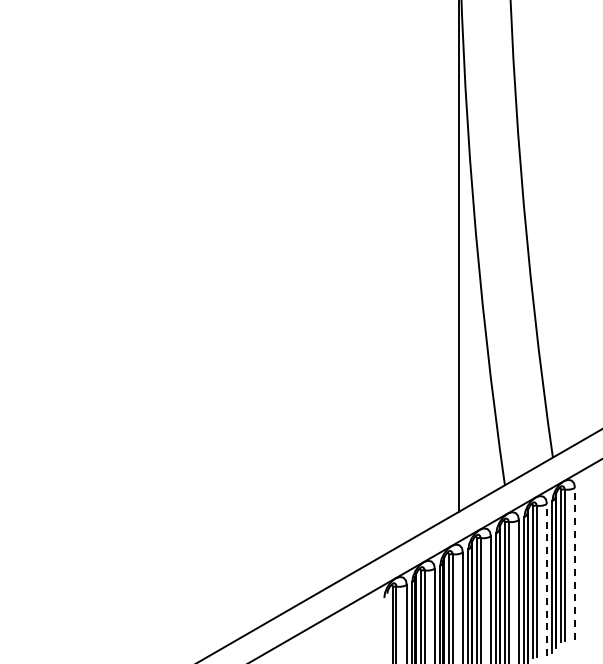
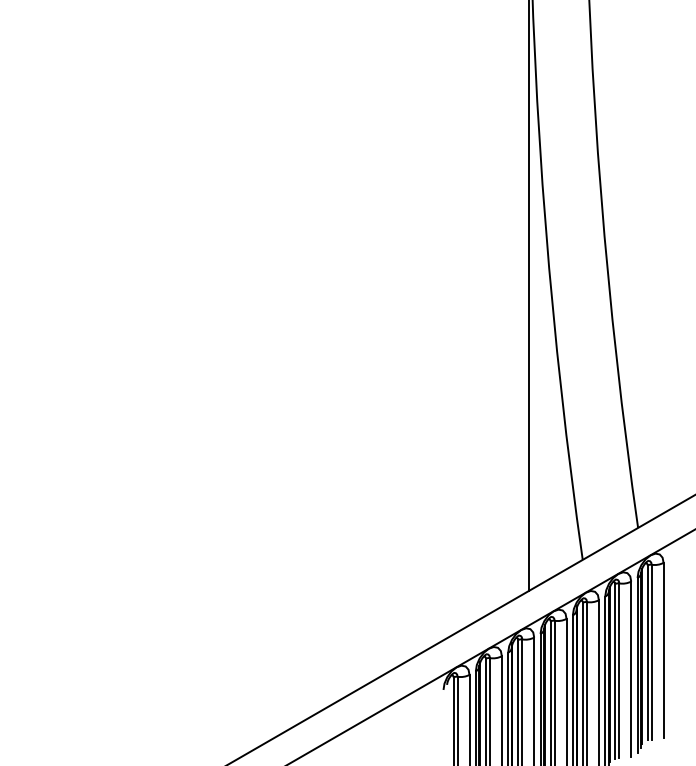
line: (575, 563) -> (664, 650), dashed -> solid
line: (546, 579) -> (630, 668), dashed -> solid

